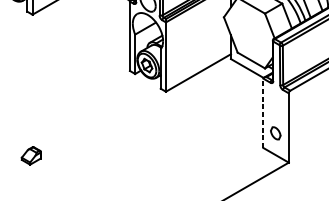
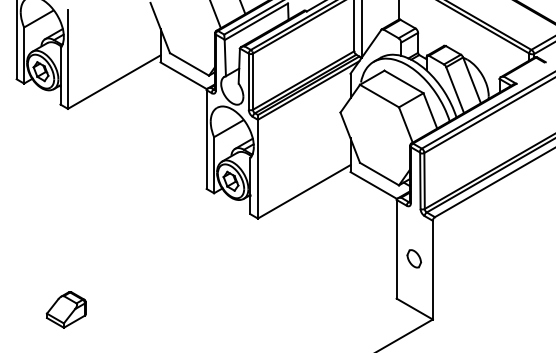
line: (263, 112) -> (396, 248), dashed -> solid
part: (275, 133) -> (414, 258), moved
part: (30, 155) -> (65, 309), size x1.43

